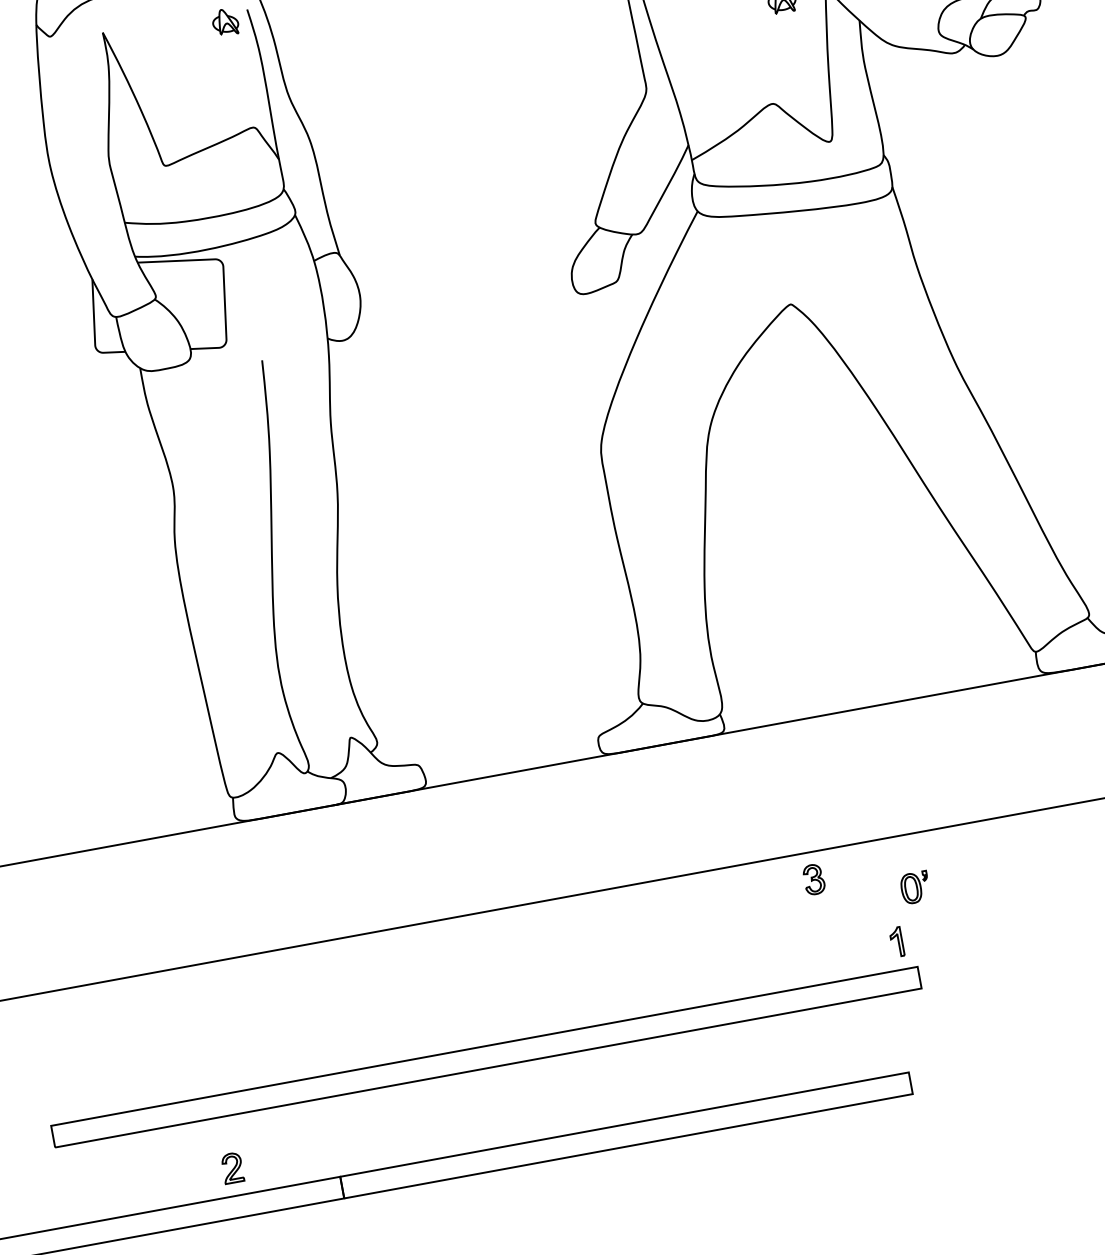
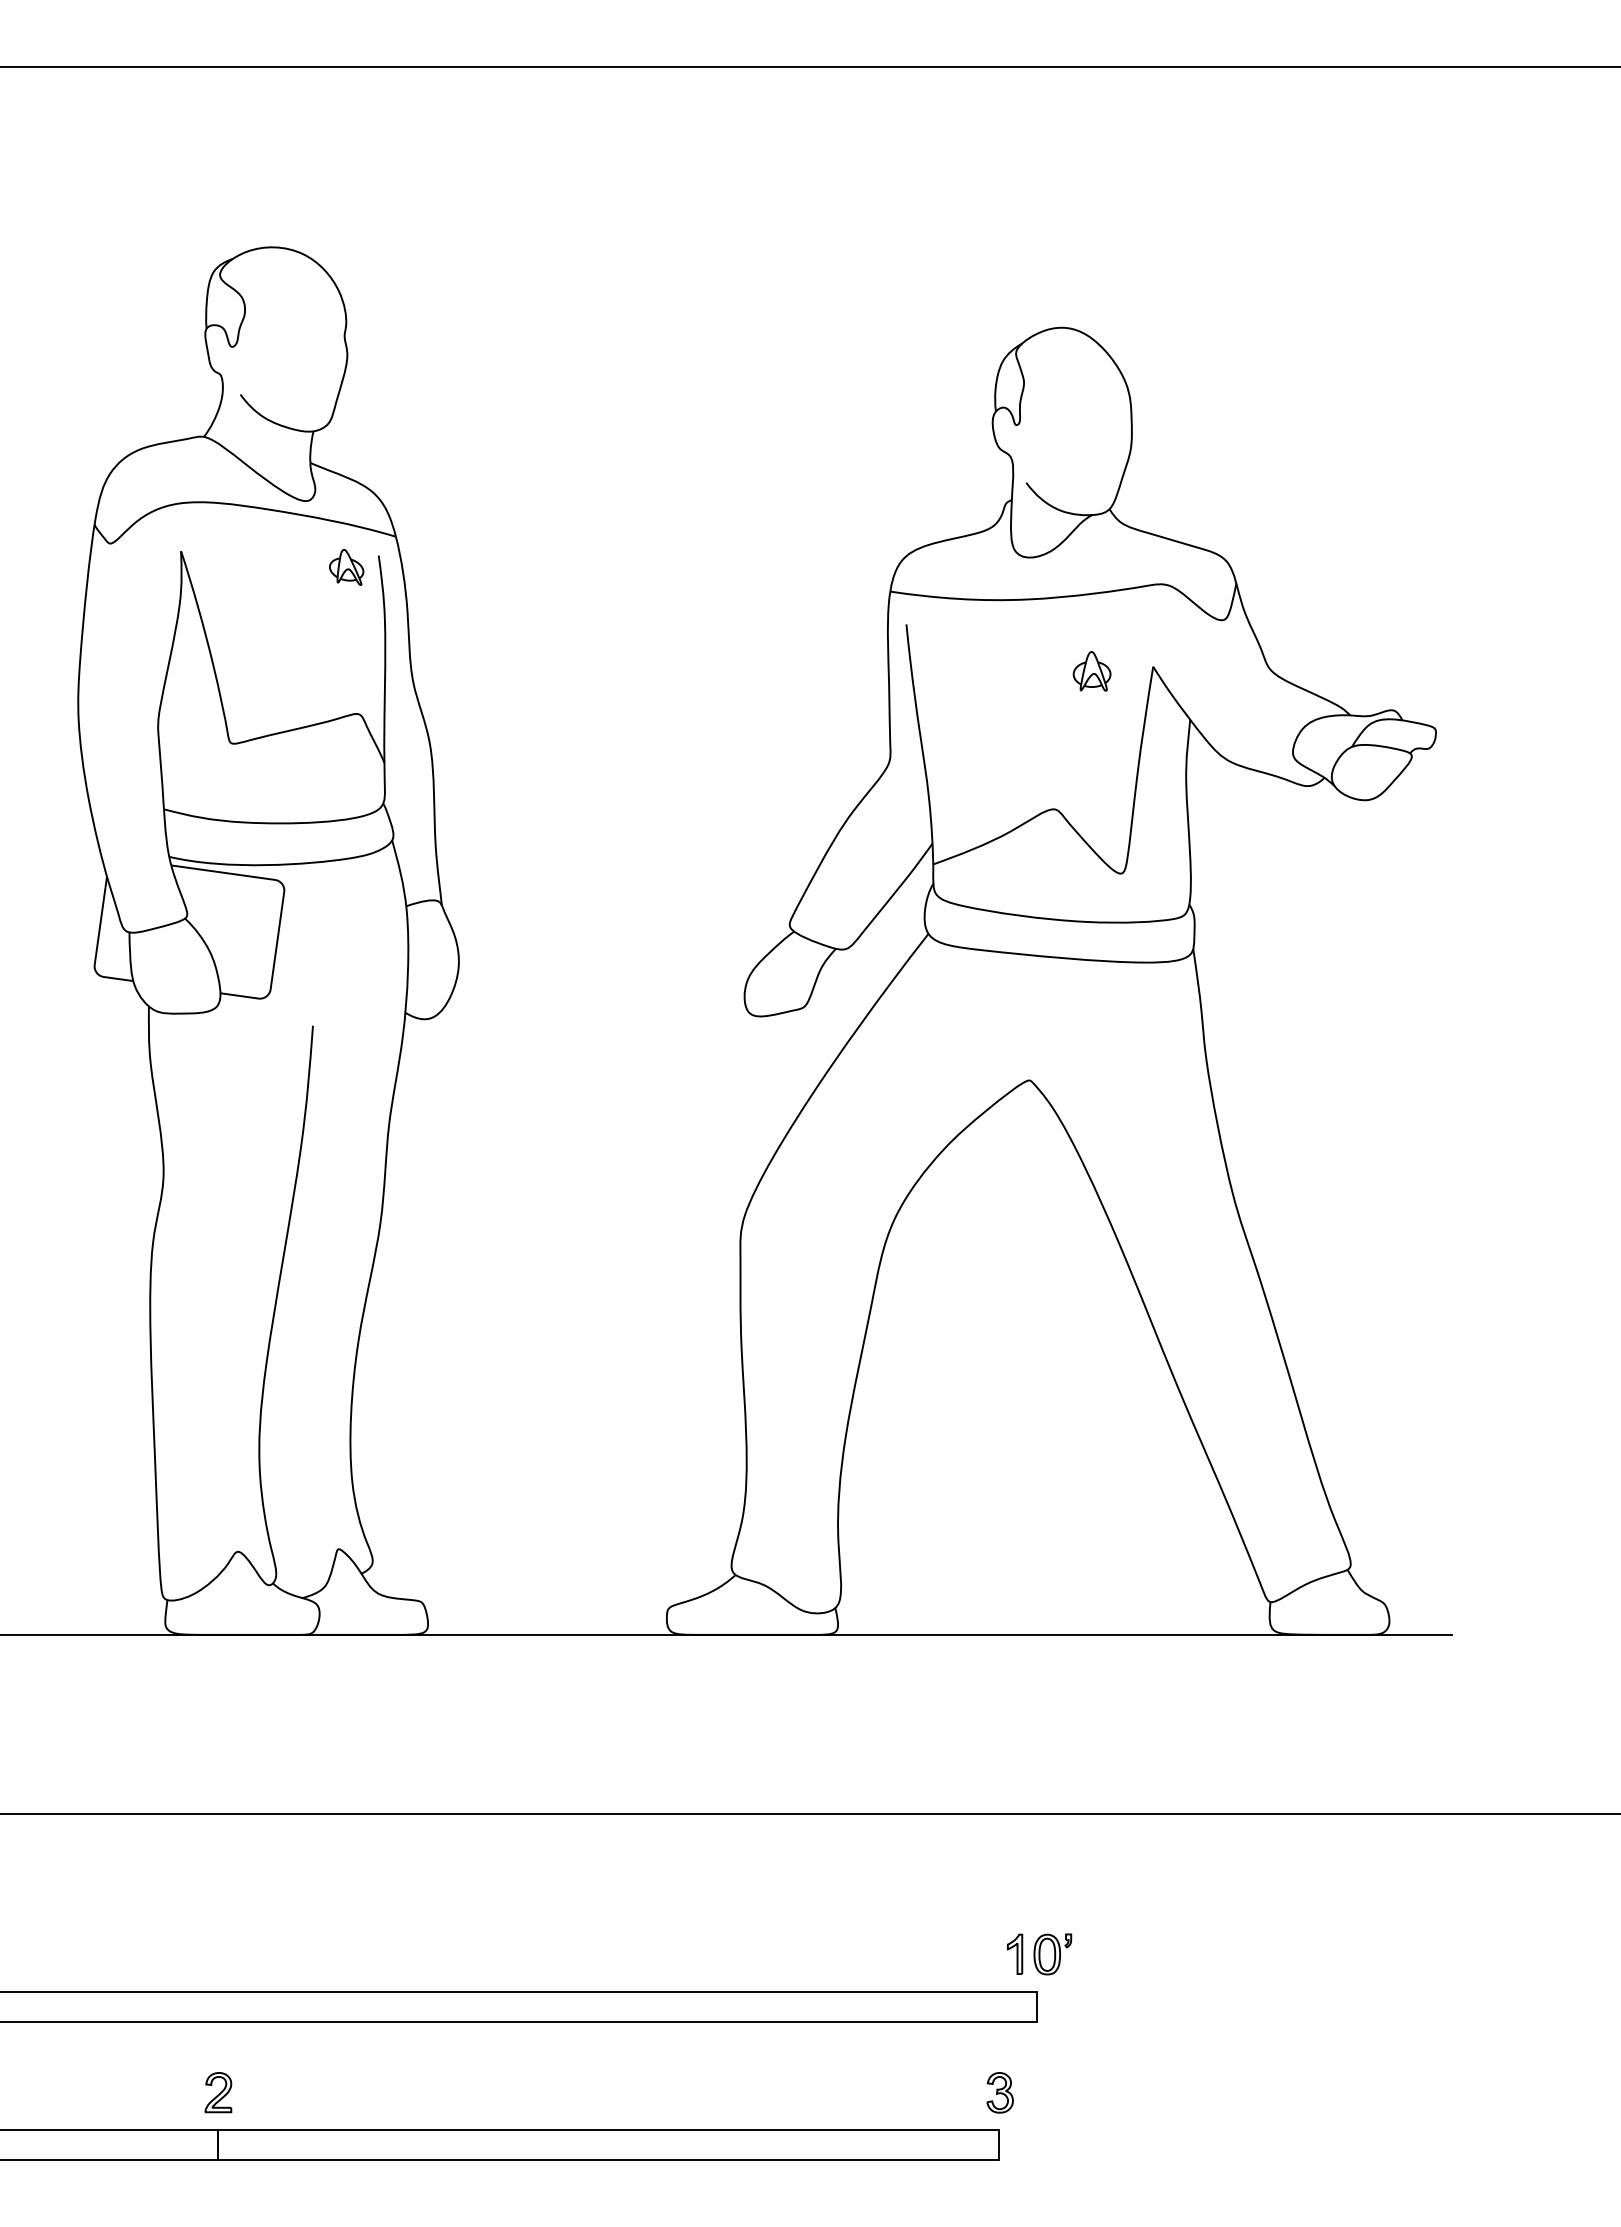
part: (813, 879) -> (999, 2092), moved
part: (915, 887) -> (1052, 1954), moved
part: (232, 1168) -> (218, 2092), moved

